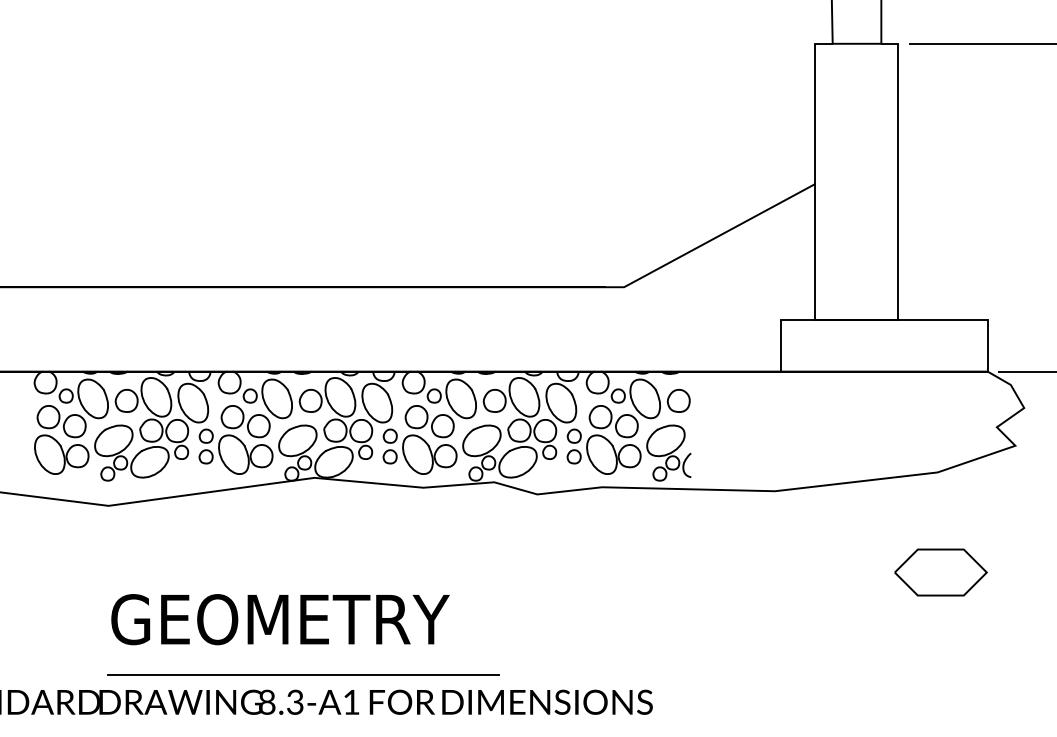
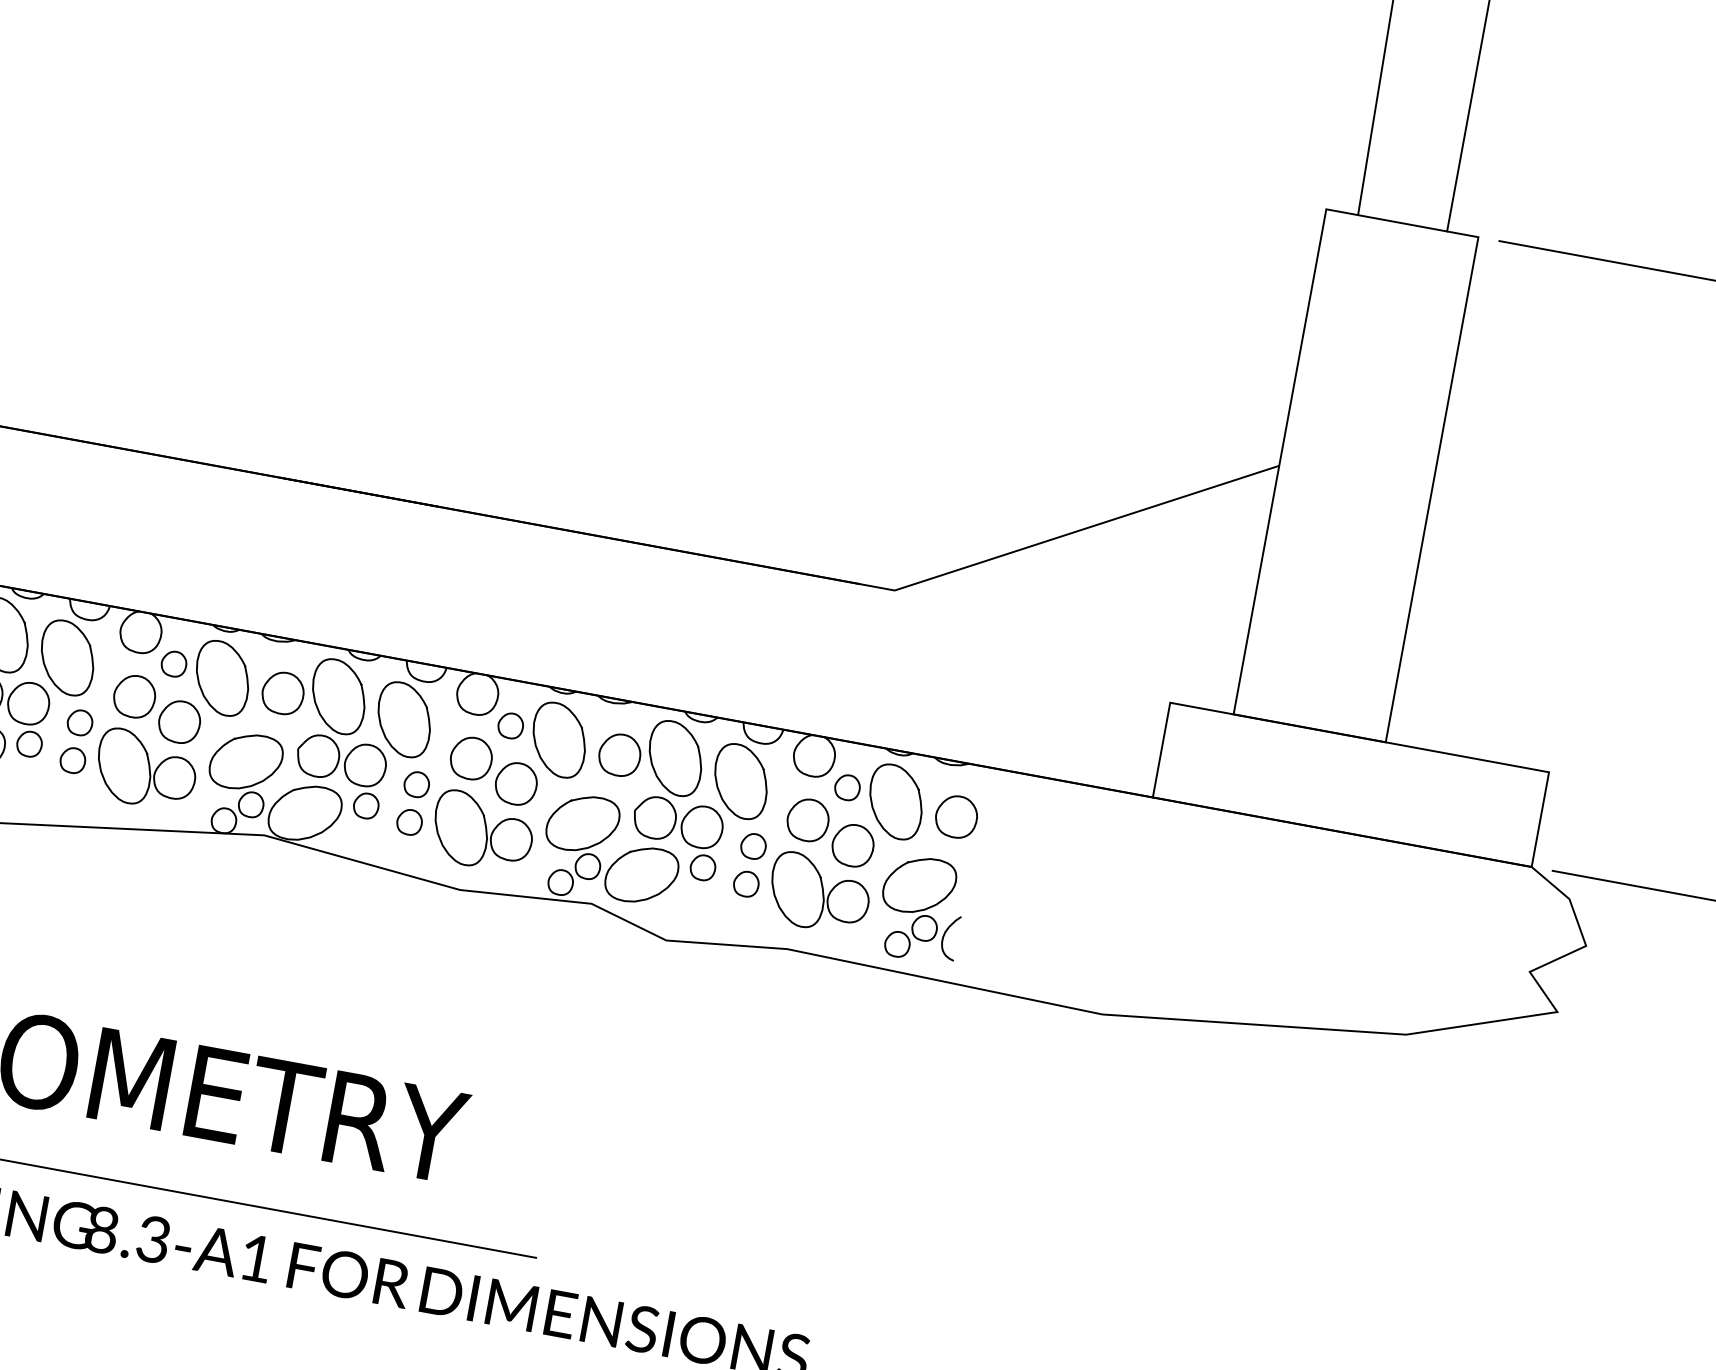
part: (940, 572) -> (1377, 1218), removed

